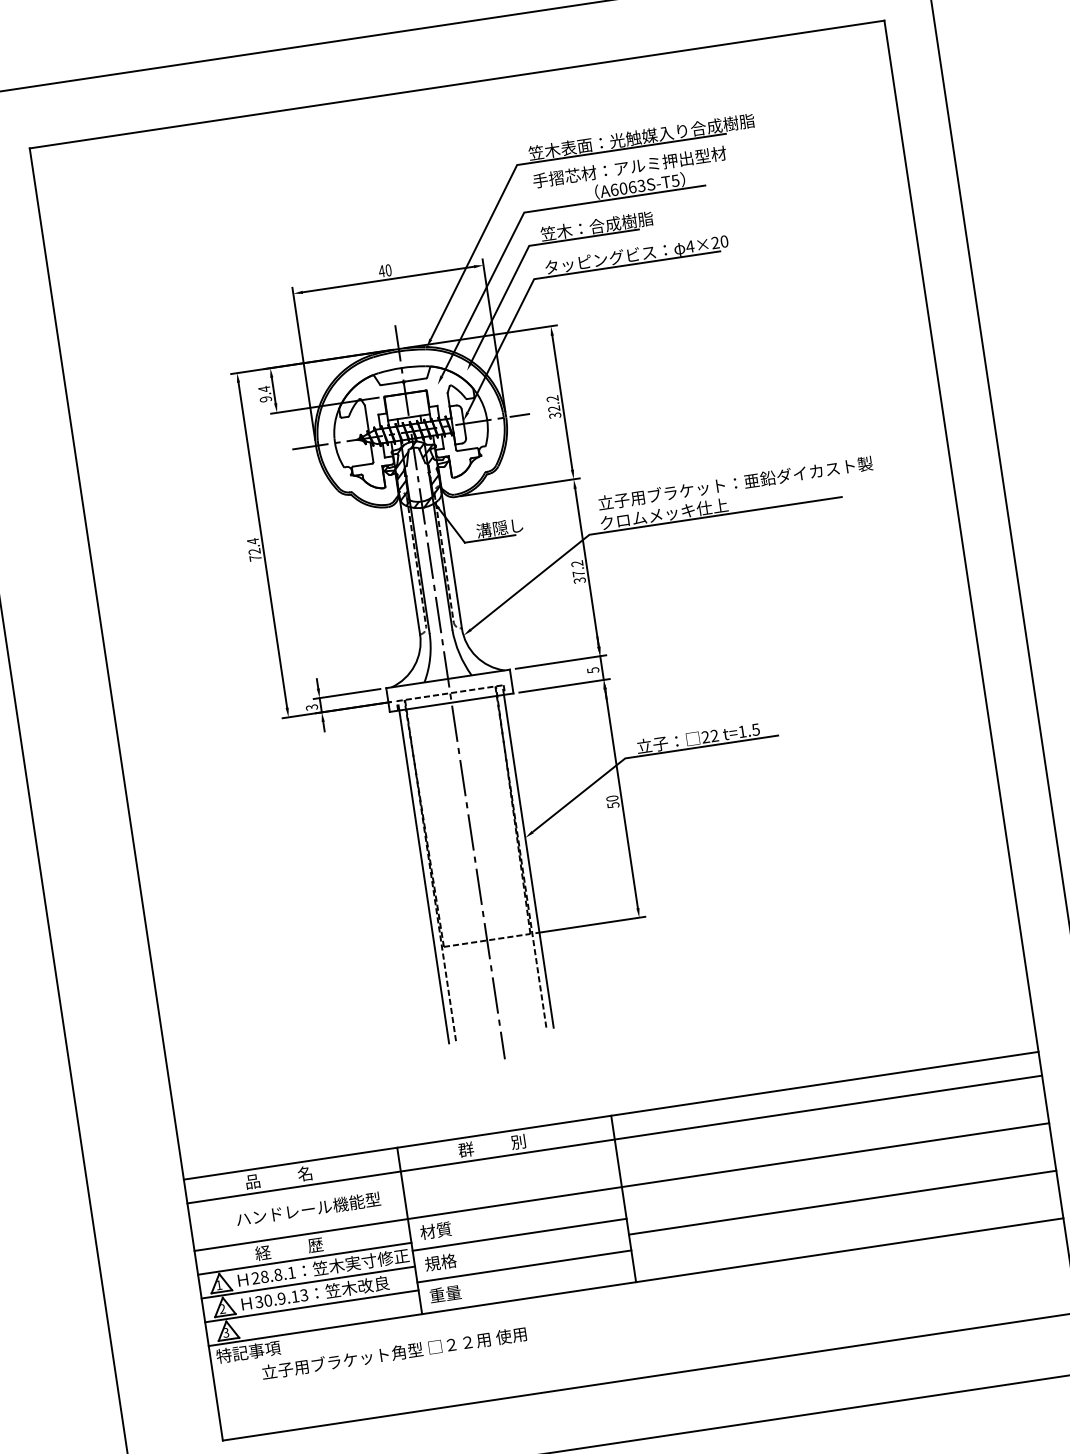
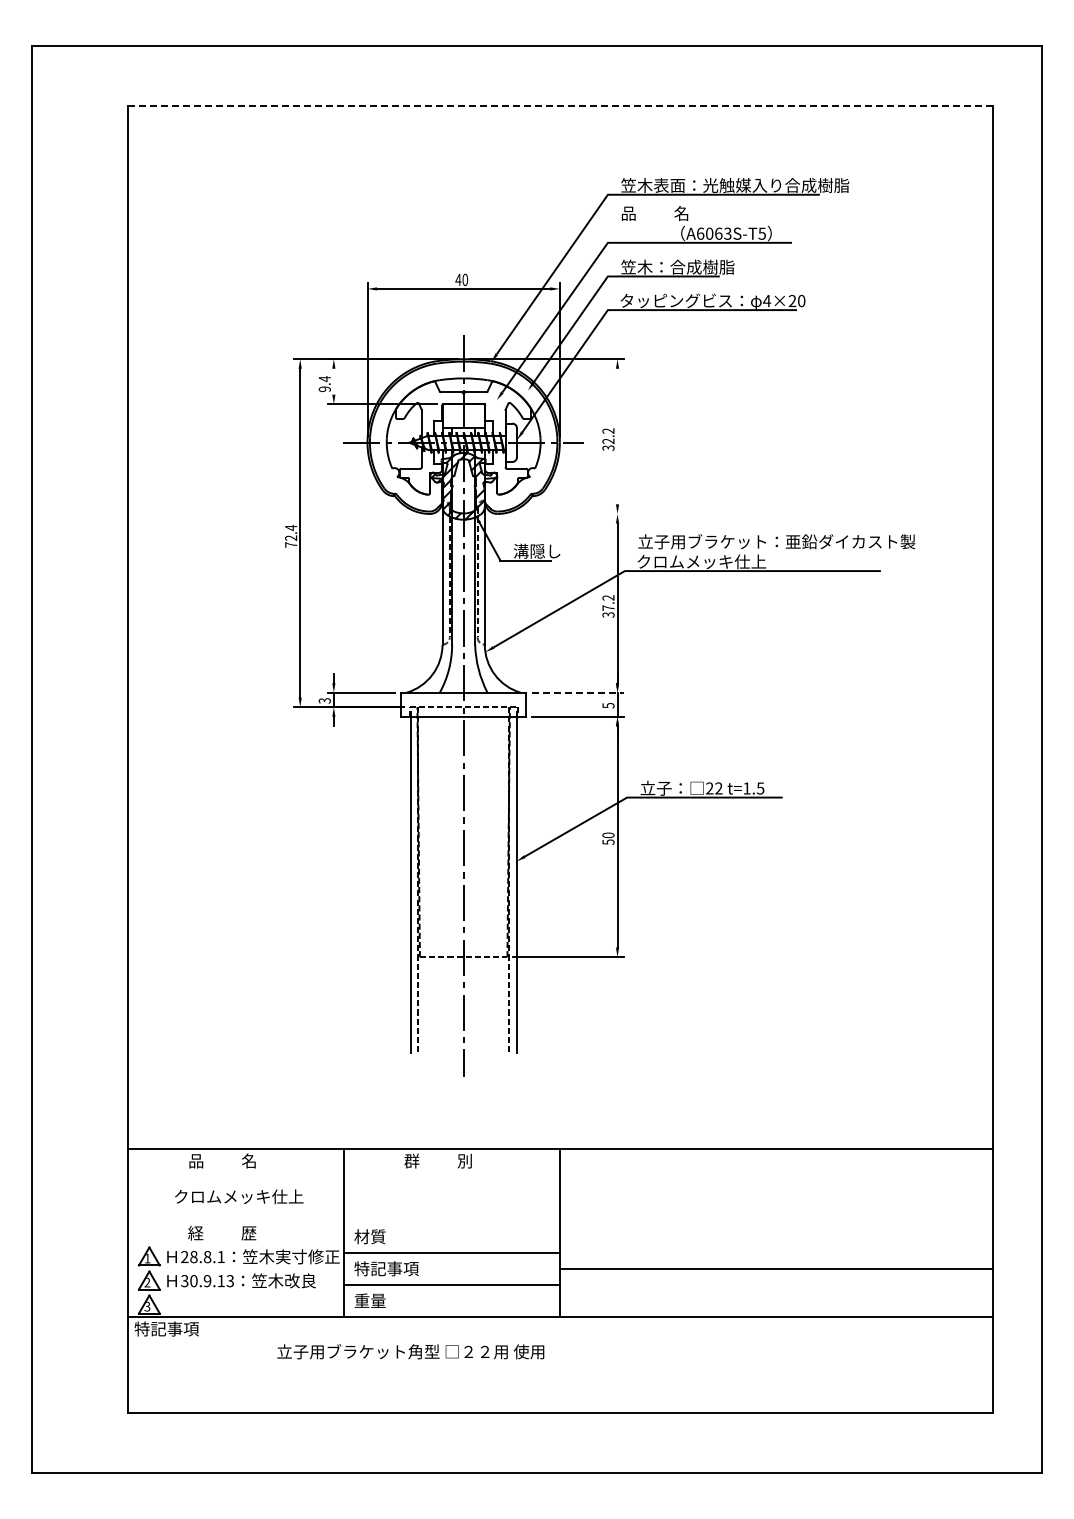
line: (456, 84) -> (559, 106), solid -> dashed
text: (629, 167) -> (718, 213), 手摺芯材：アルミ押出型材 -> 品          名
line: (273, 390) -> (333, 381), removed
line: (562, 402) -> (617, 436), removed
line: (520, 486) -> (563, 513), removed
line: (560, 661) -> (577, 692), solid -> dashed
line: (614, 1139) -> (560, 1172), removed
line: (622, 1187) -> (560, 1221), removed
text: (307, 1209) -> (246, 1196), ハンドレール機能型 -> クロムメッキ仕上
line: (305, 1259) -> (236, 1245), removed
text: (456, 1259) -> (386, 1268), 規格 -> 特記事項
line: (308, 1282) -> (236, 1269), removed
line: (312, 1306) -> (236, 1293), removed
text: (393, 1353) -> (410, 1351), moved

